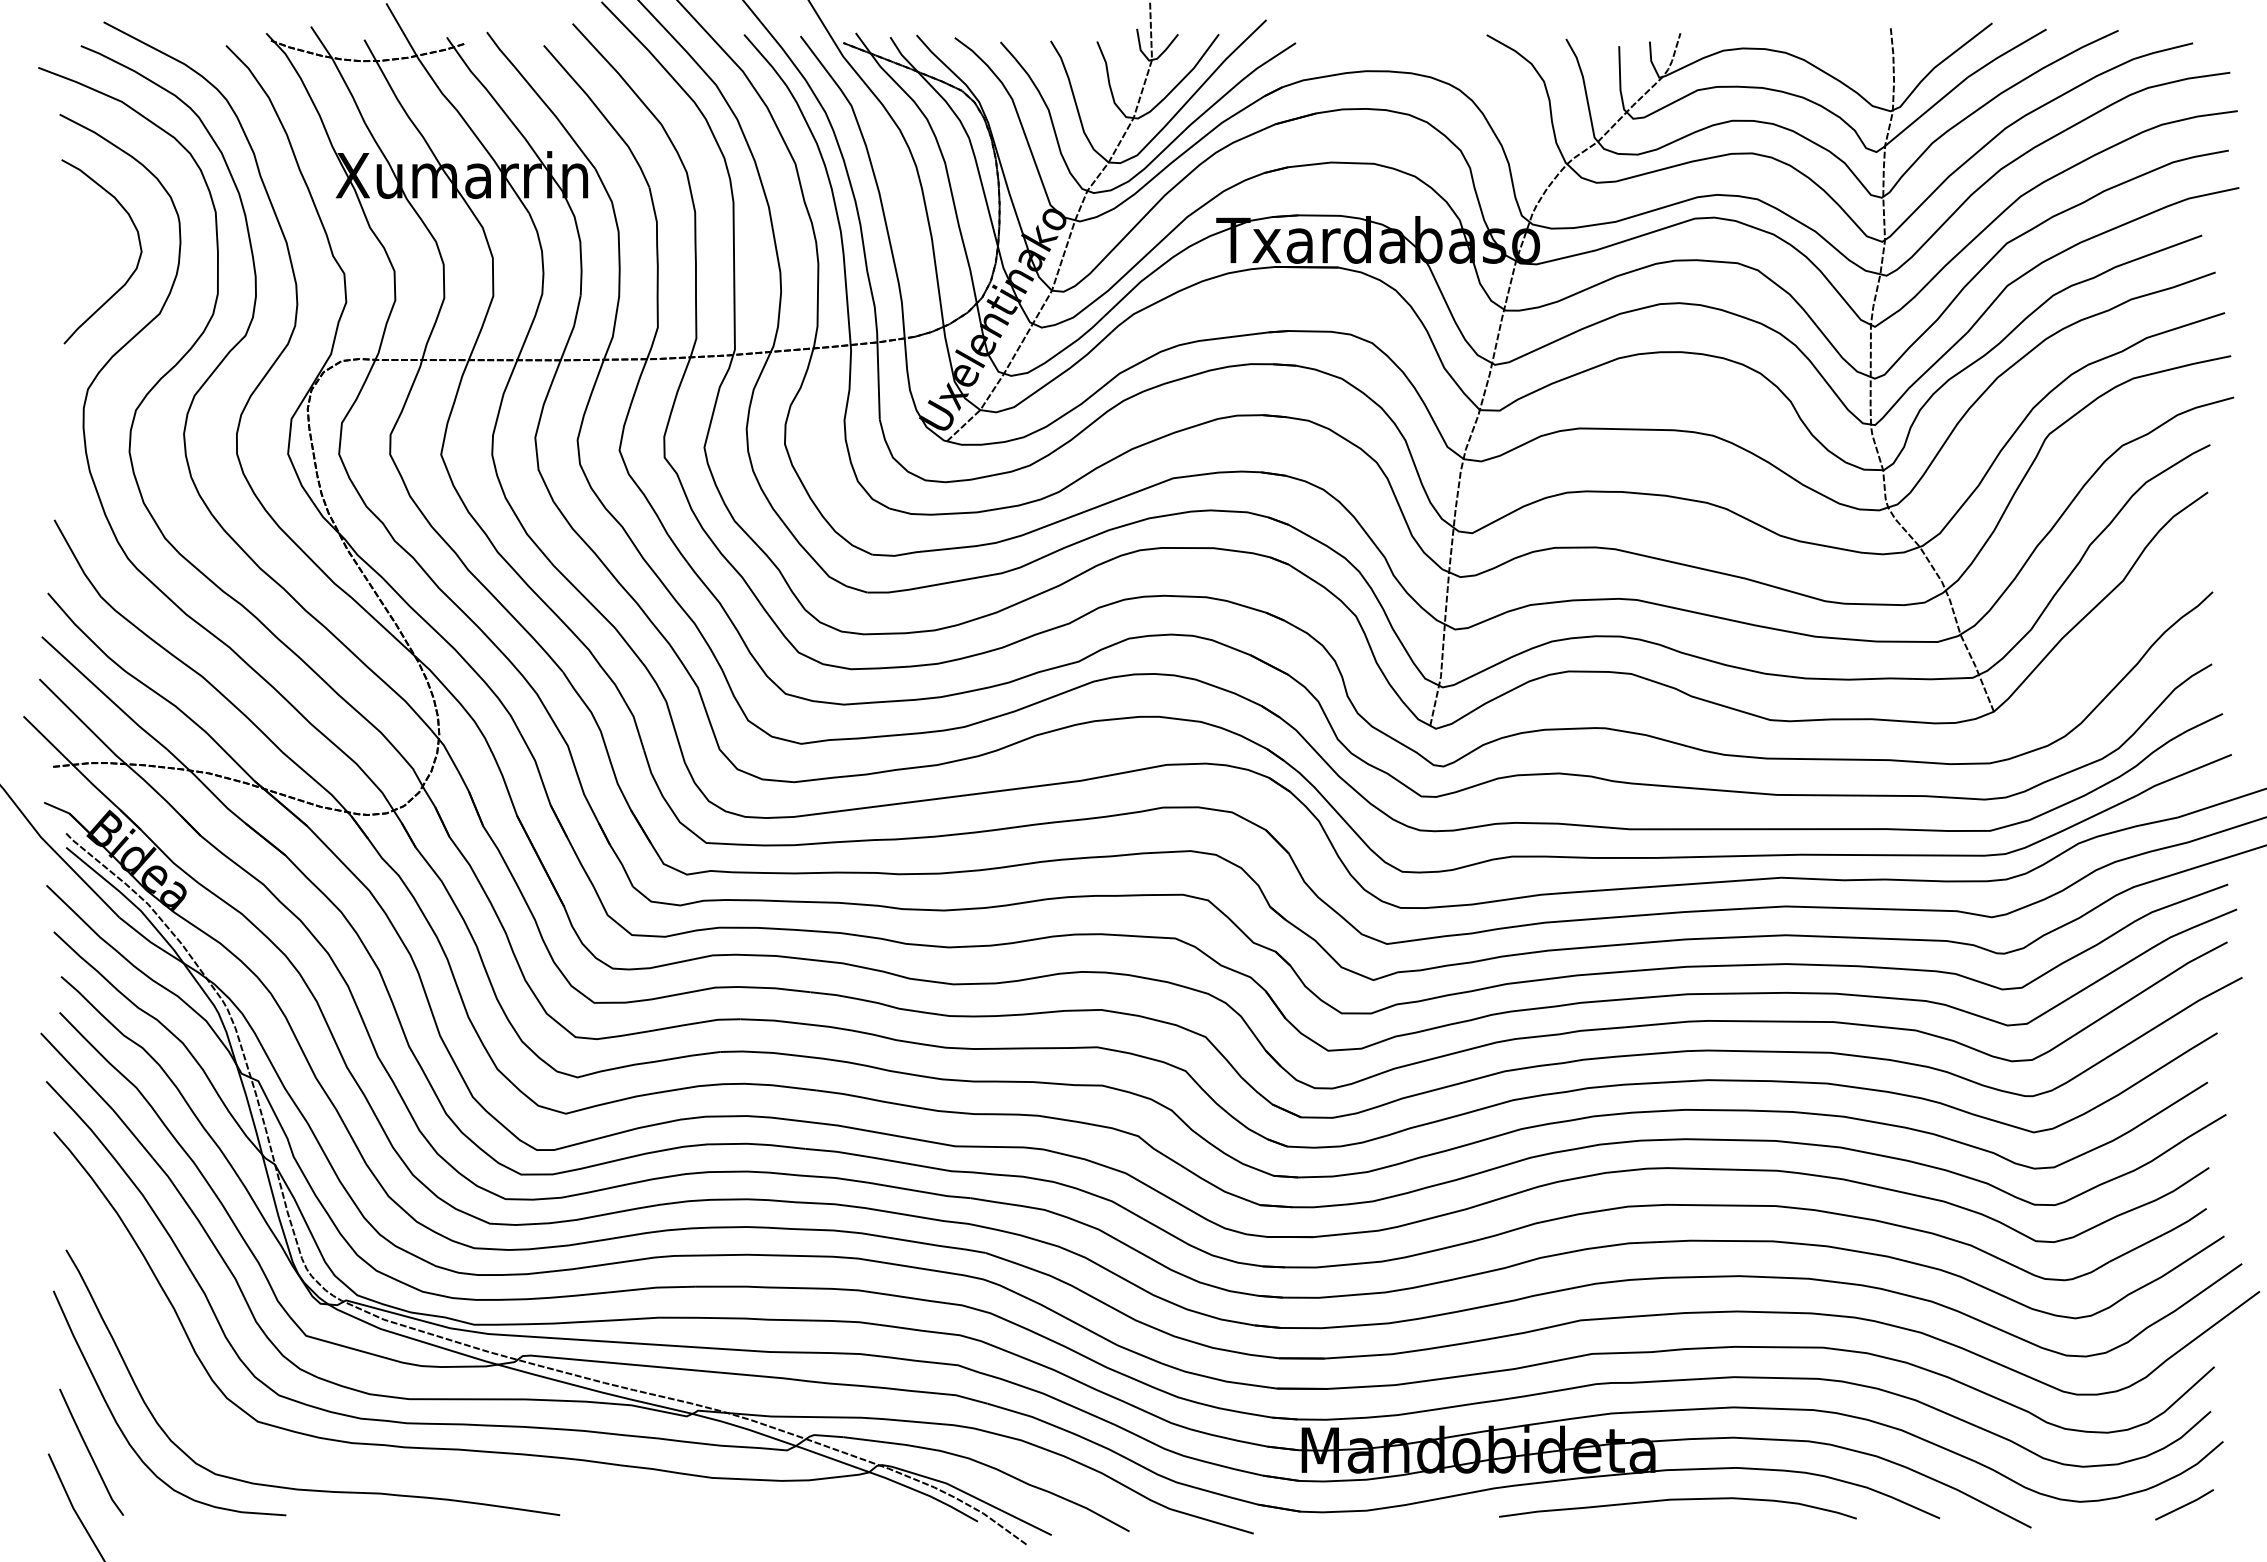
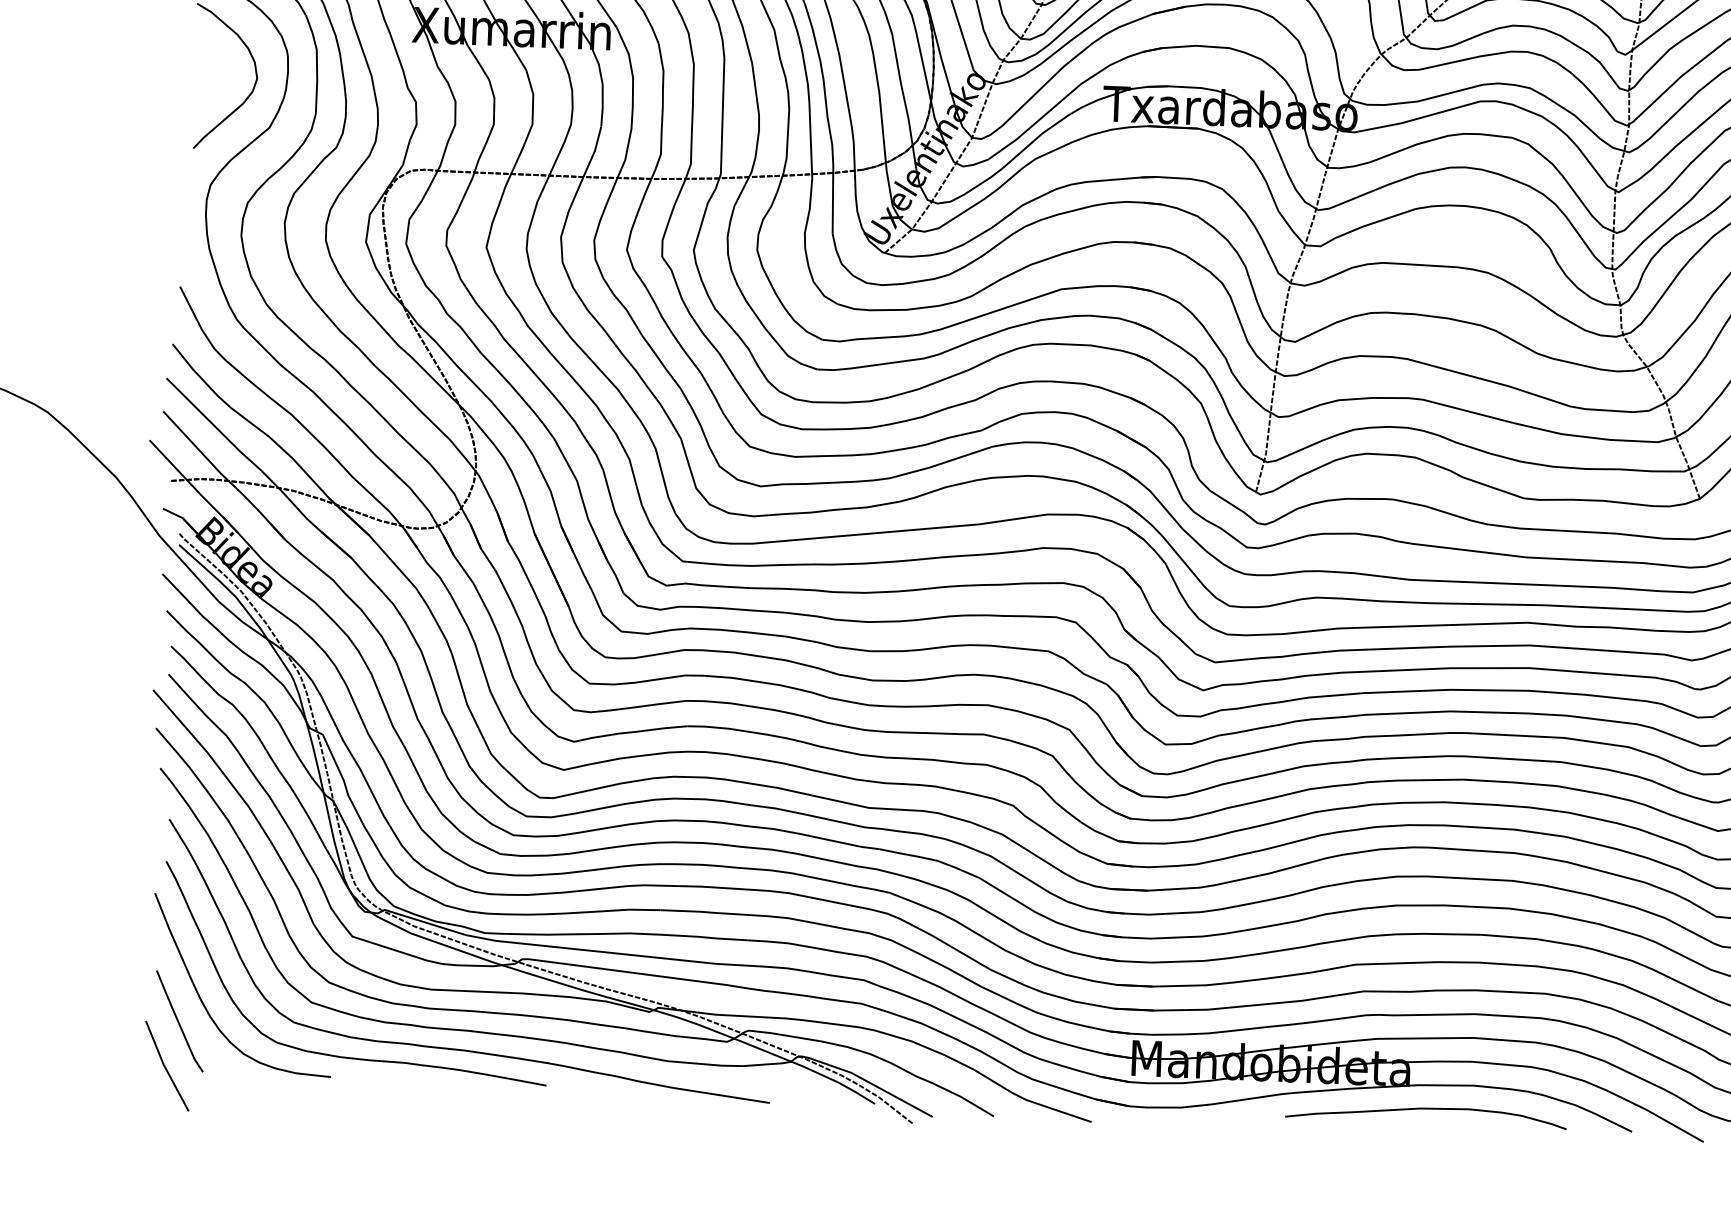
curve: (454, 1473) -> (464, 1049), added

